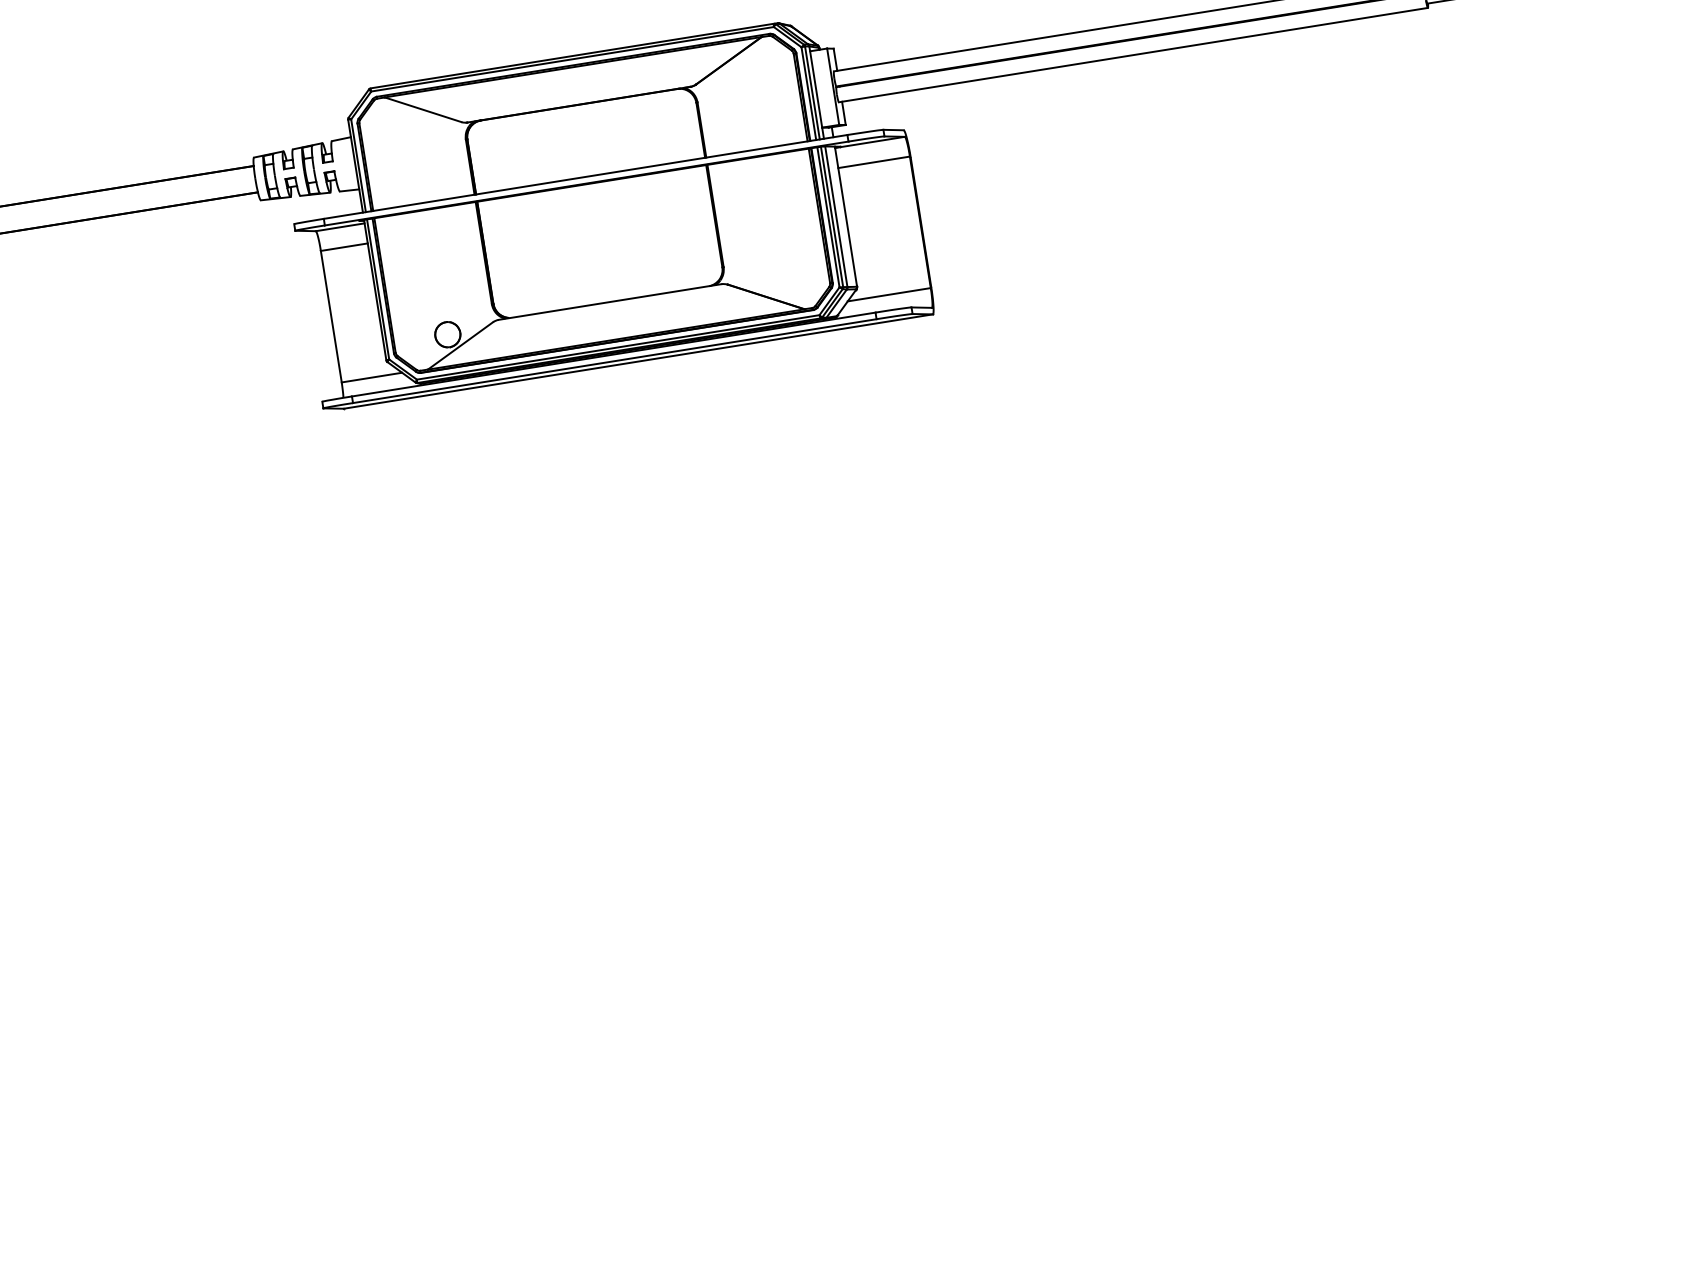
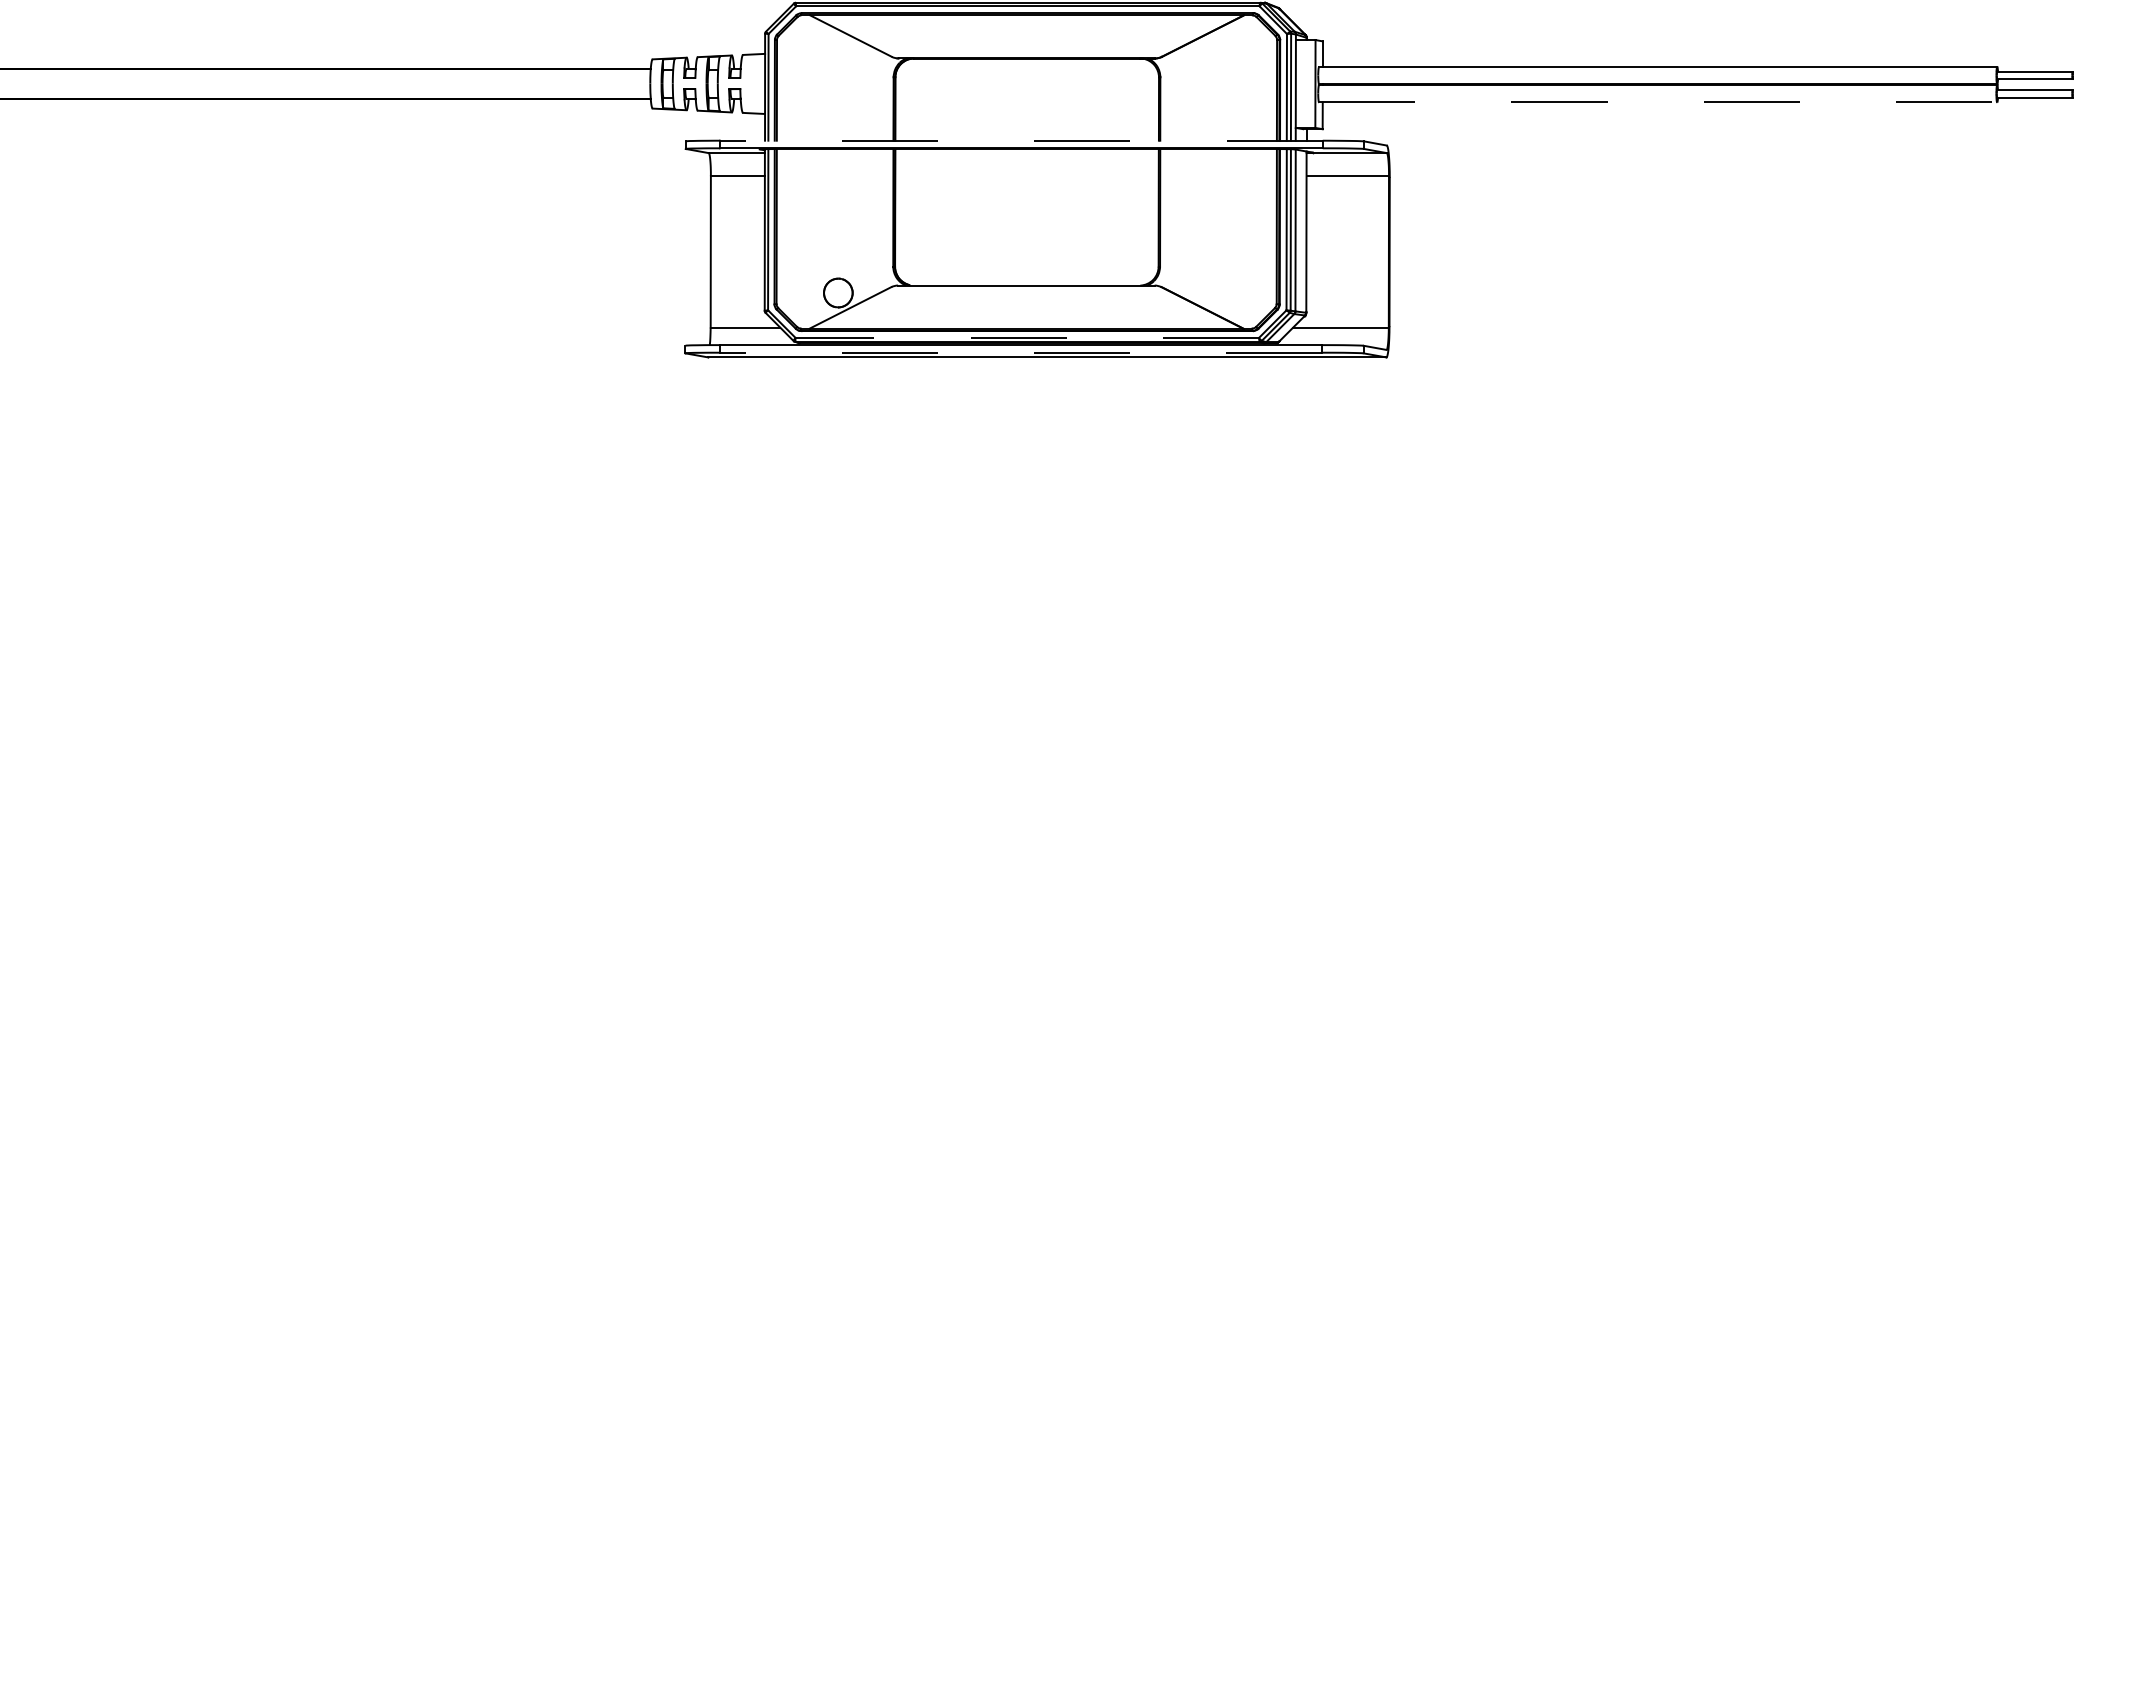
line: (1133, 55) -> (1658, 102), solid -> dashed
line: (584, 176) -> (1020, 140), solid -> dashed
line: (618, 347) -> (1027, 337), solid -> dashed
line: (614, 361) -> (1020, 352), solid -> dashed

